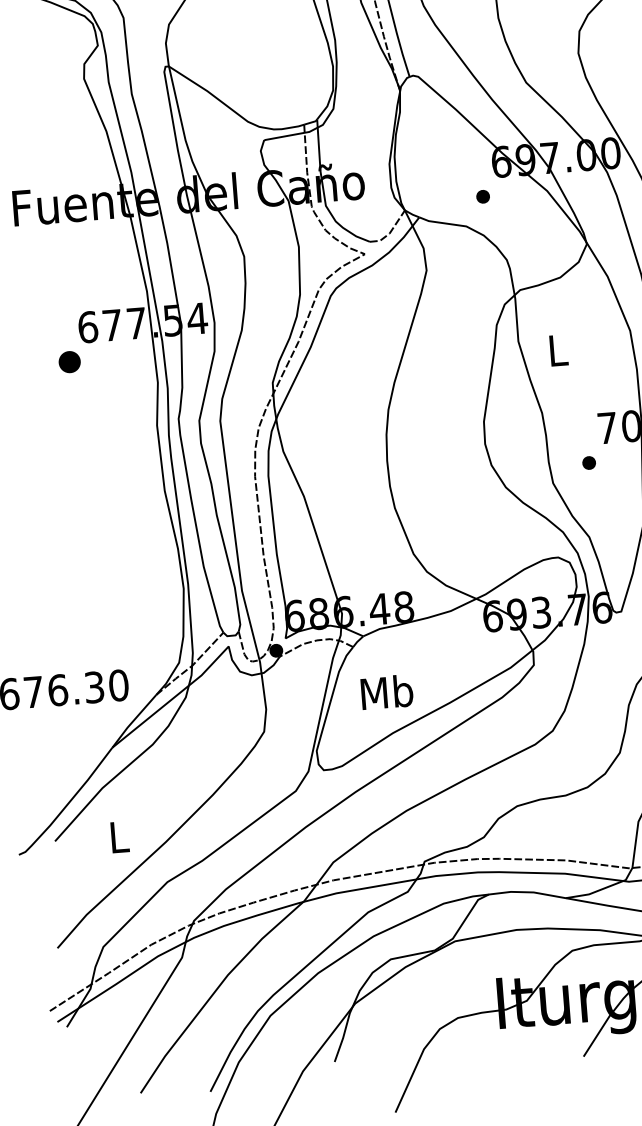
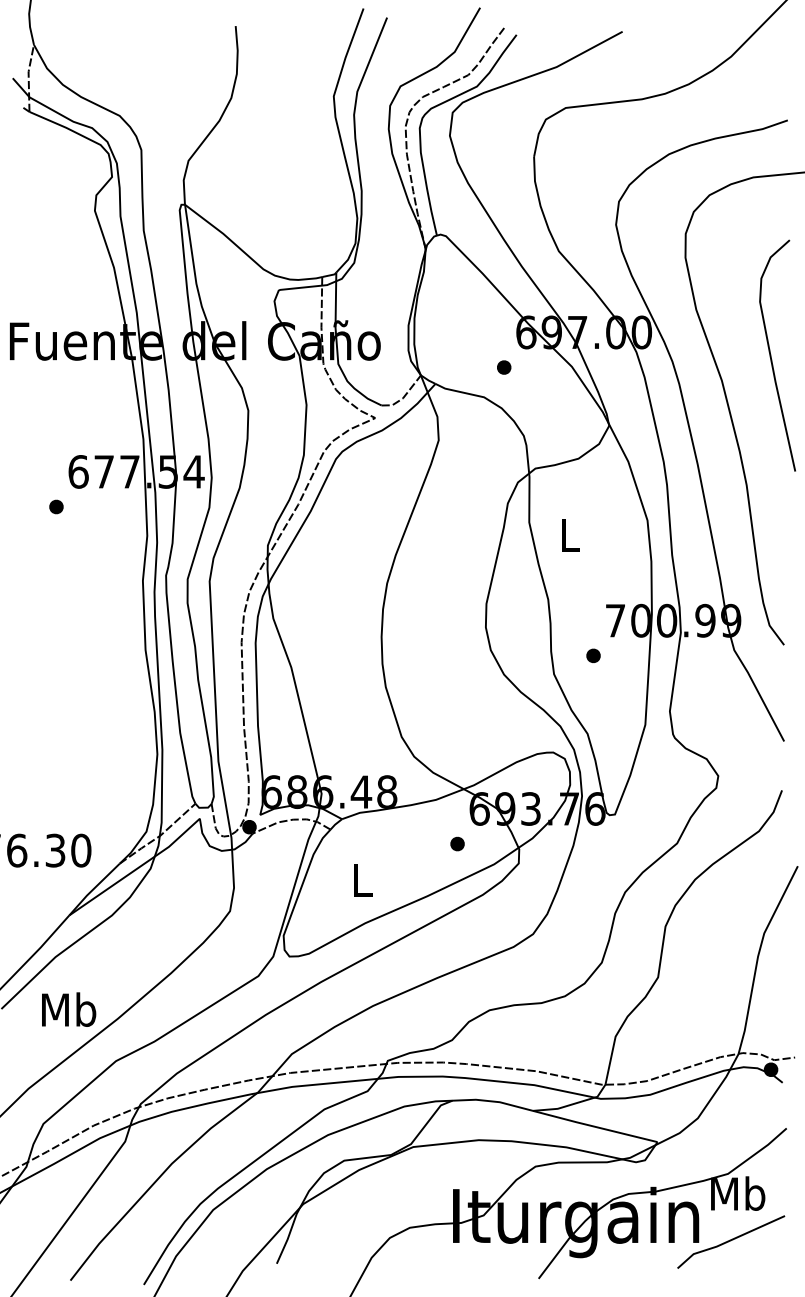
part: (69, 361) -> (56, 506), size x0.62
part: (474, 650) -> (457, 843), added
text: (387, 691) -> (362, 879), Mb -> L
text: (119, 836) -> (69, 1009), L -> Mb

